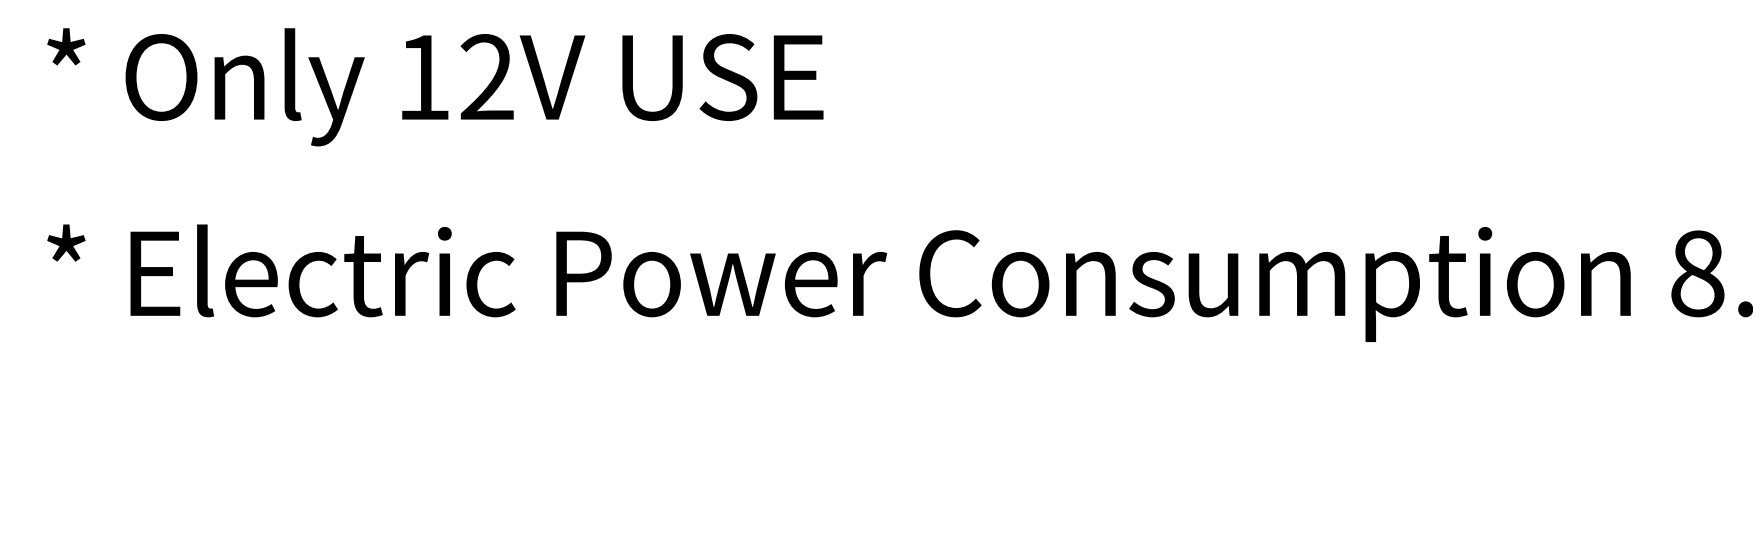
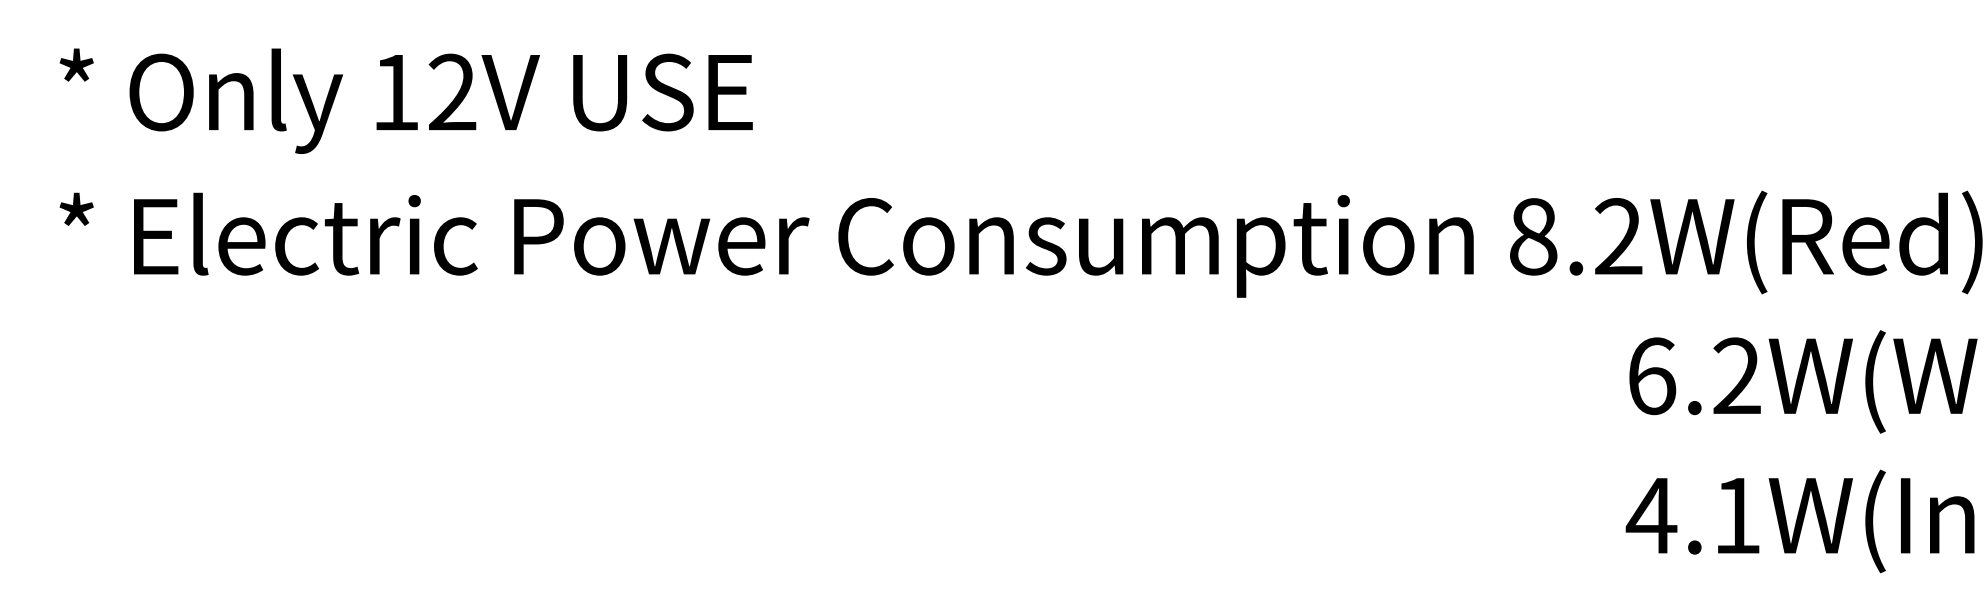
text: (434, 86) -> (405, 100), moved

